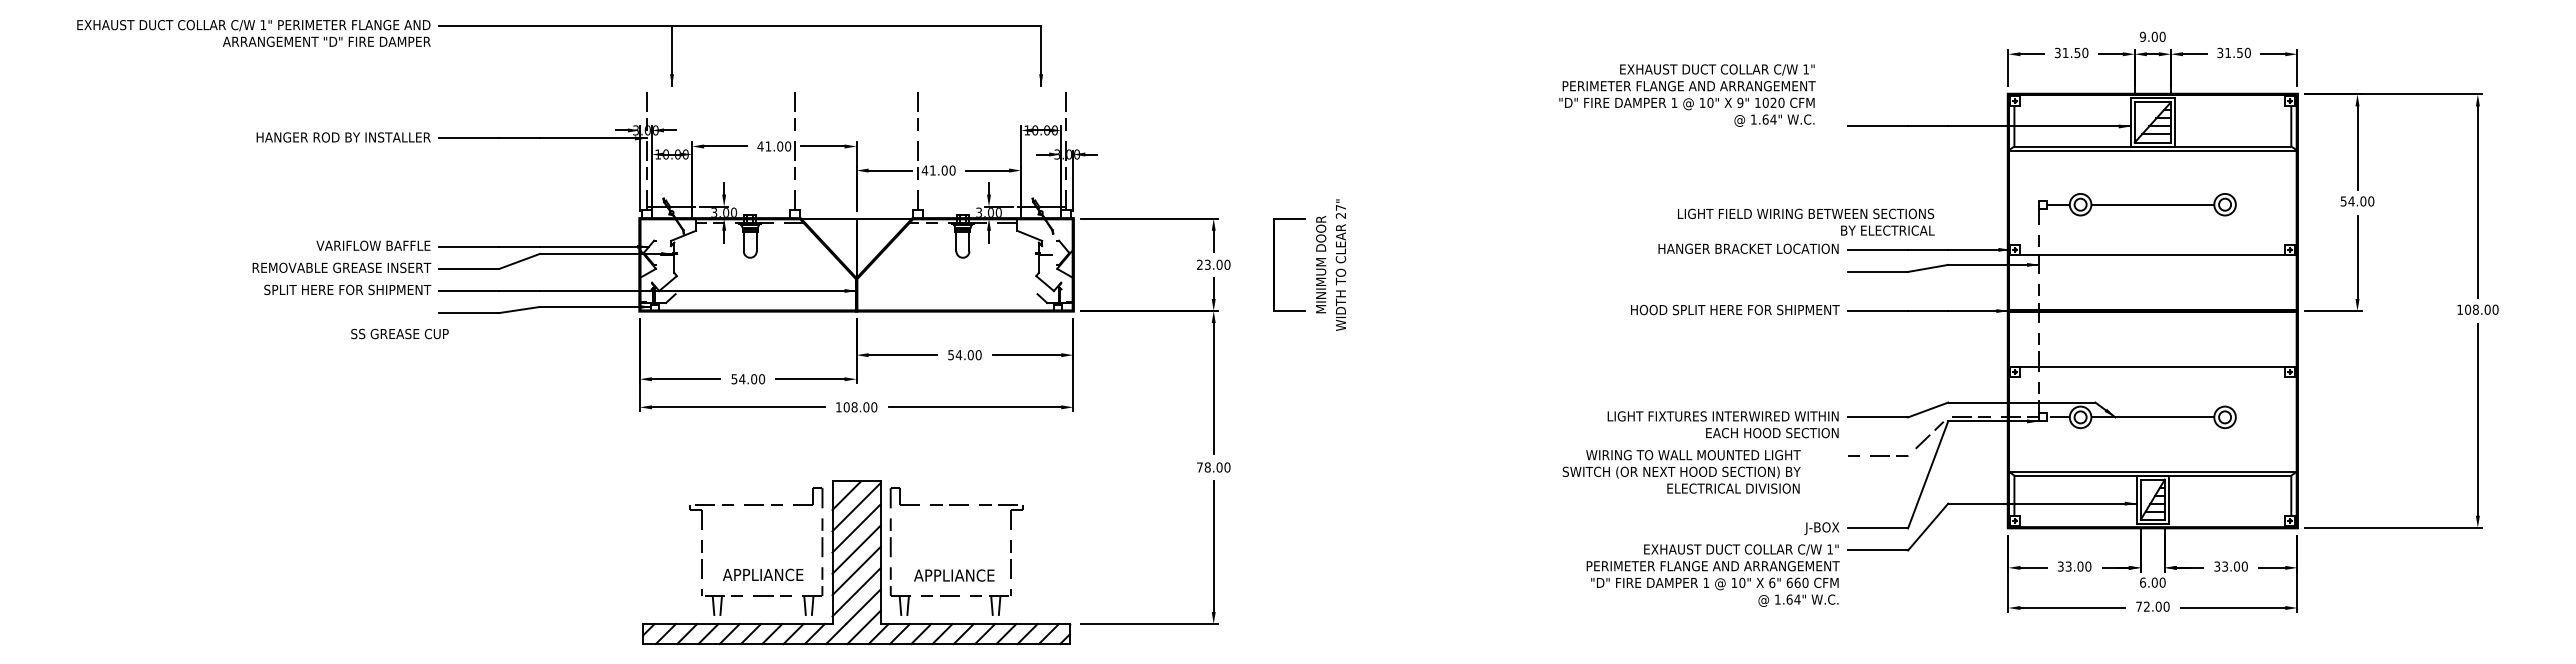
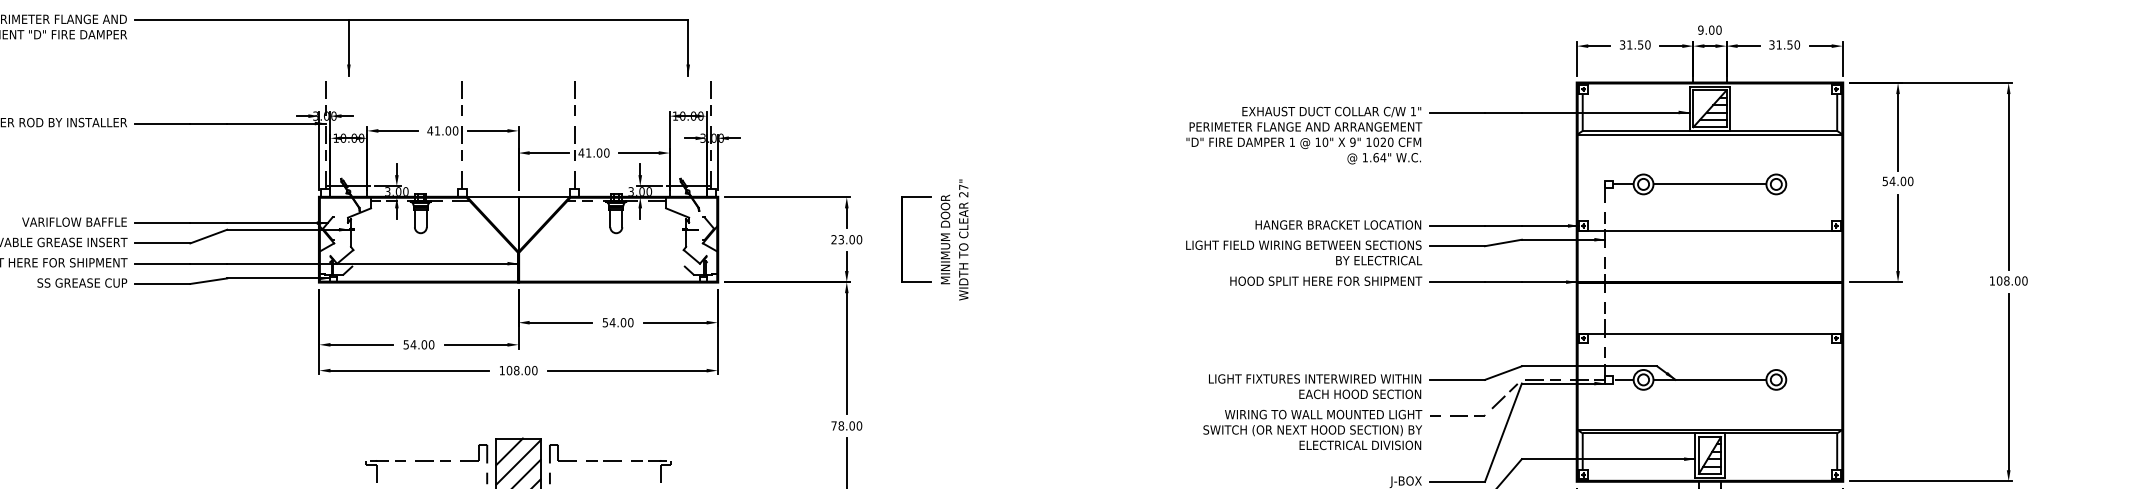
text: (1687, 95) -> (1304, 135), moved
text: (1806, 221) -> (1304, 252), moved
text: (399, 333) -> (81, 282), moved
text: (1681, 471) -> (1312, 429), moved

